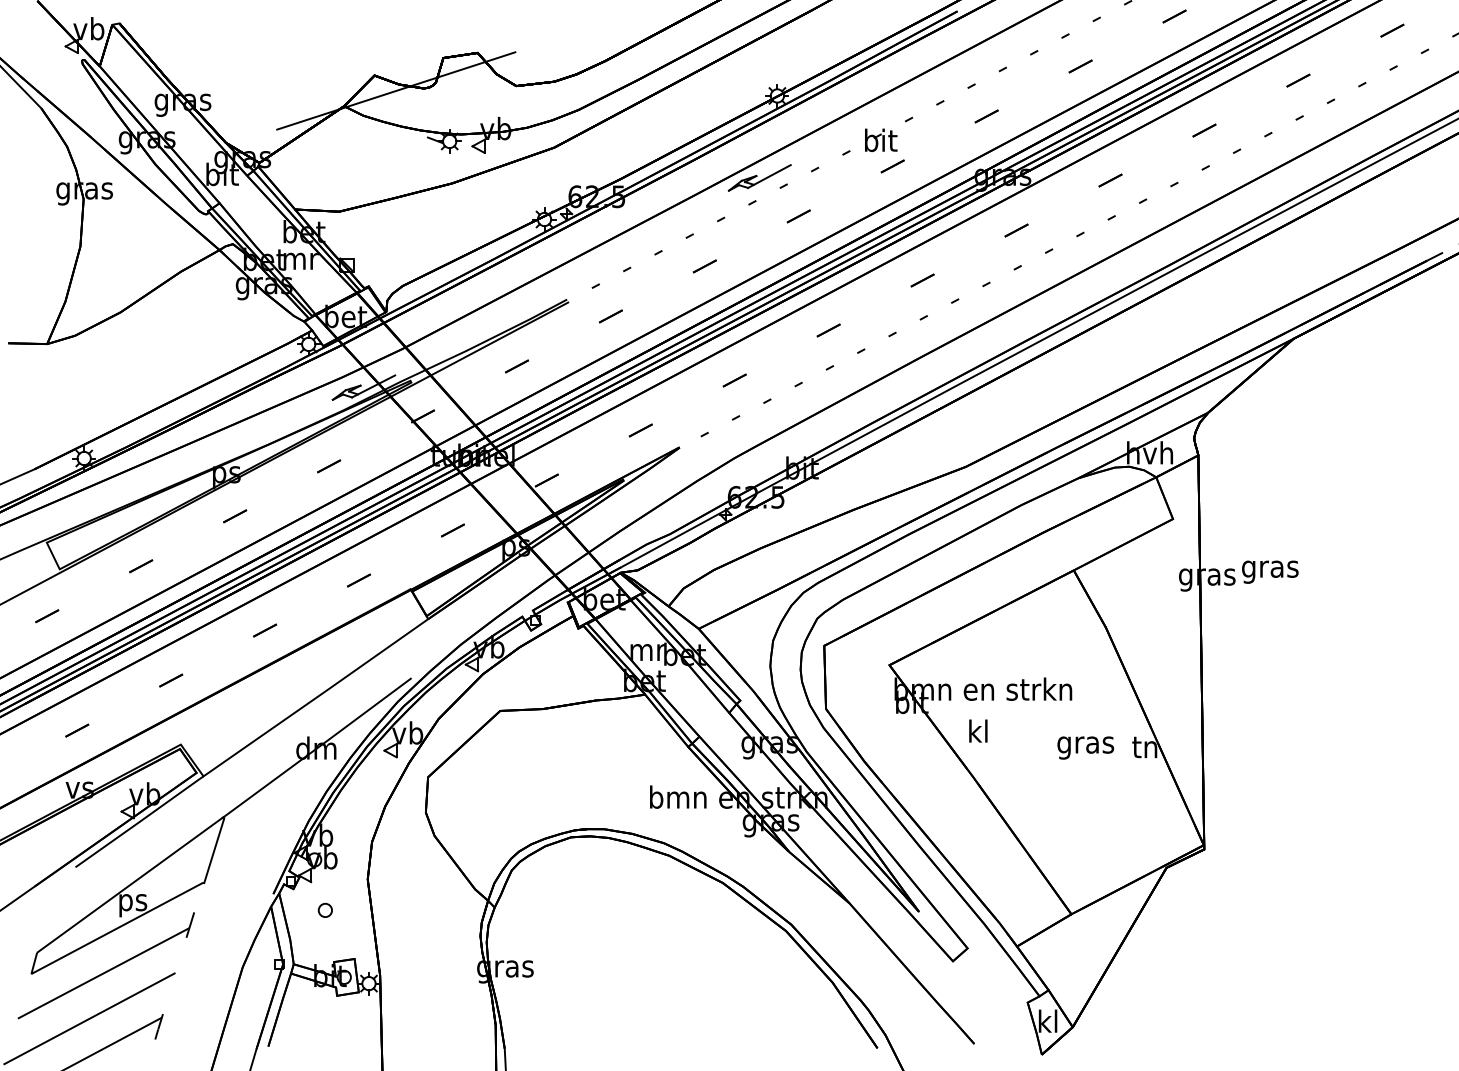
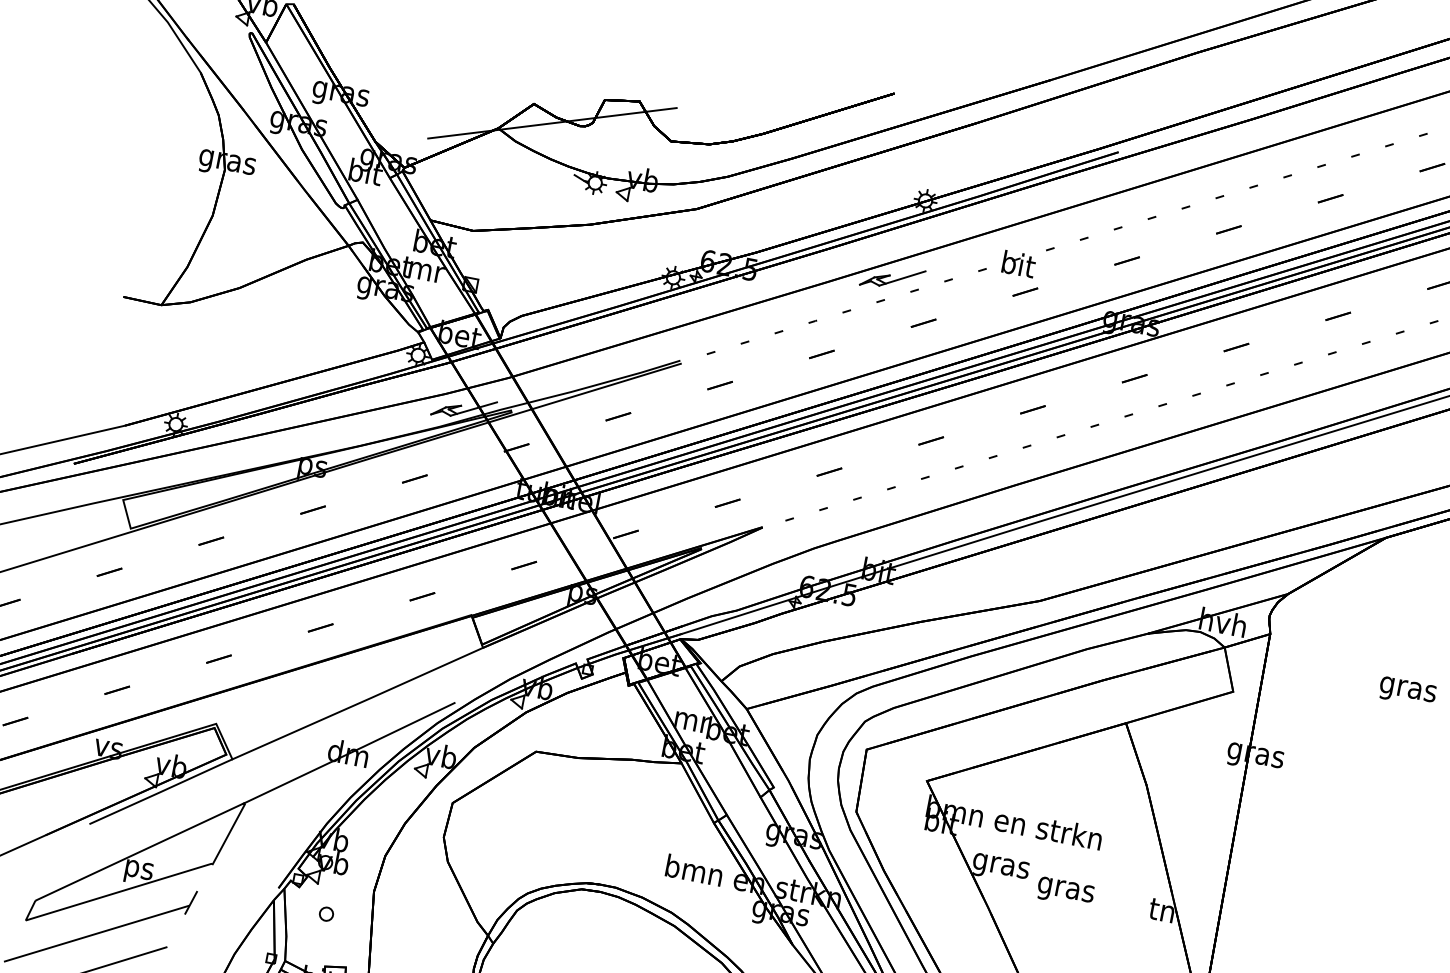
text: (1270, 571) -> (1407, 691), moved
text: (978, 733) -> (1001, 865), kl -> gras
text: (1085, 747) -> (1065, 891), moved

